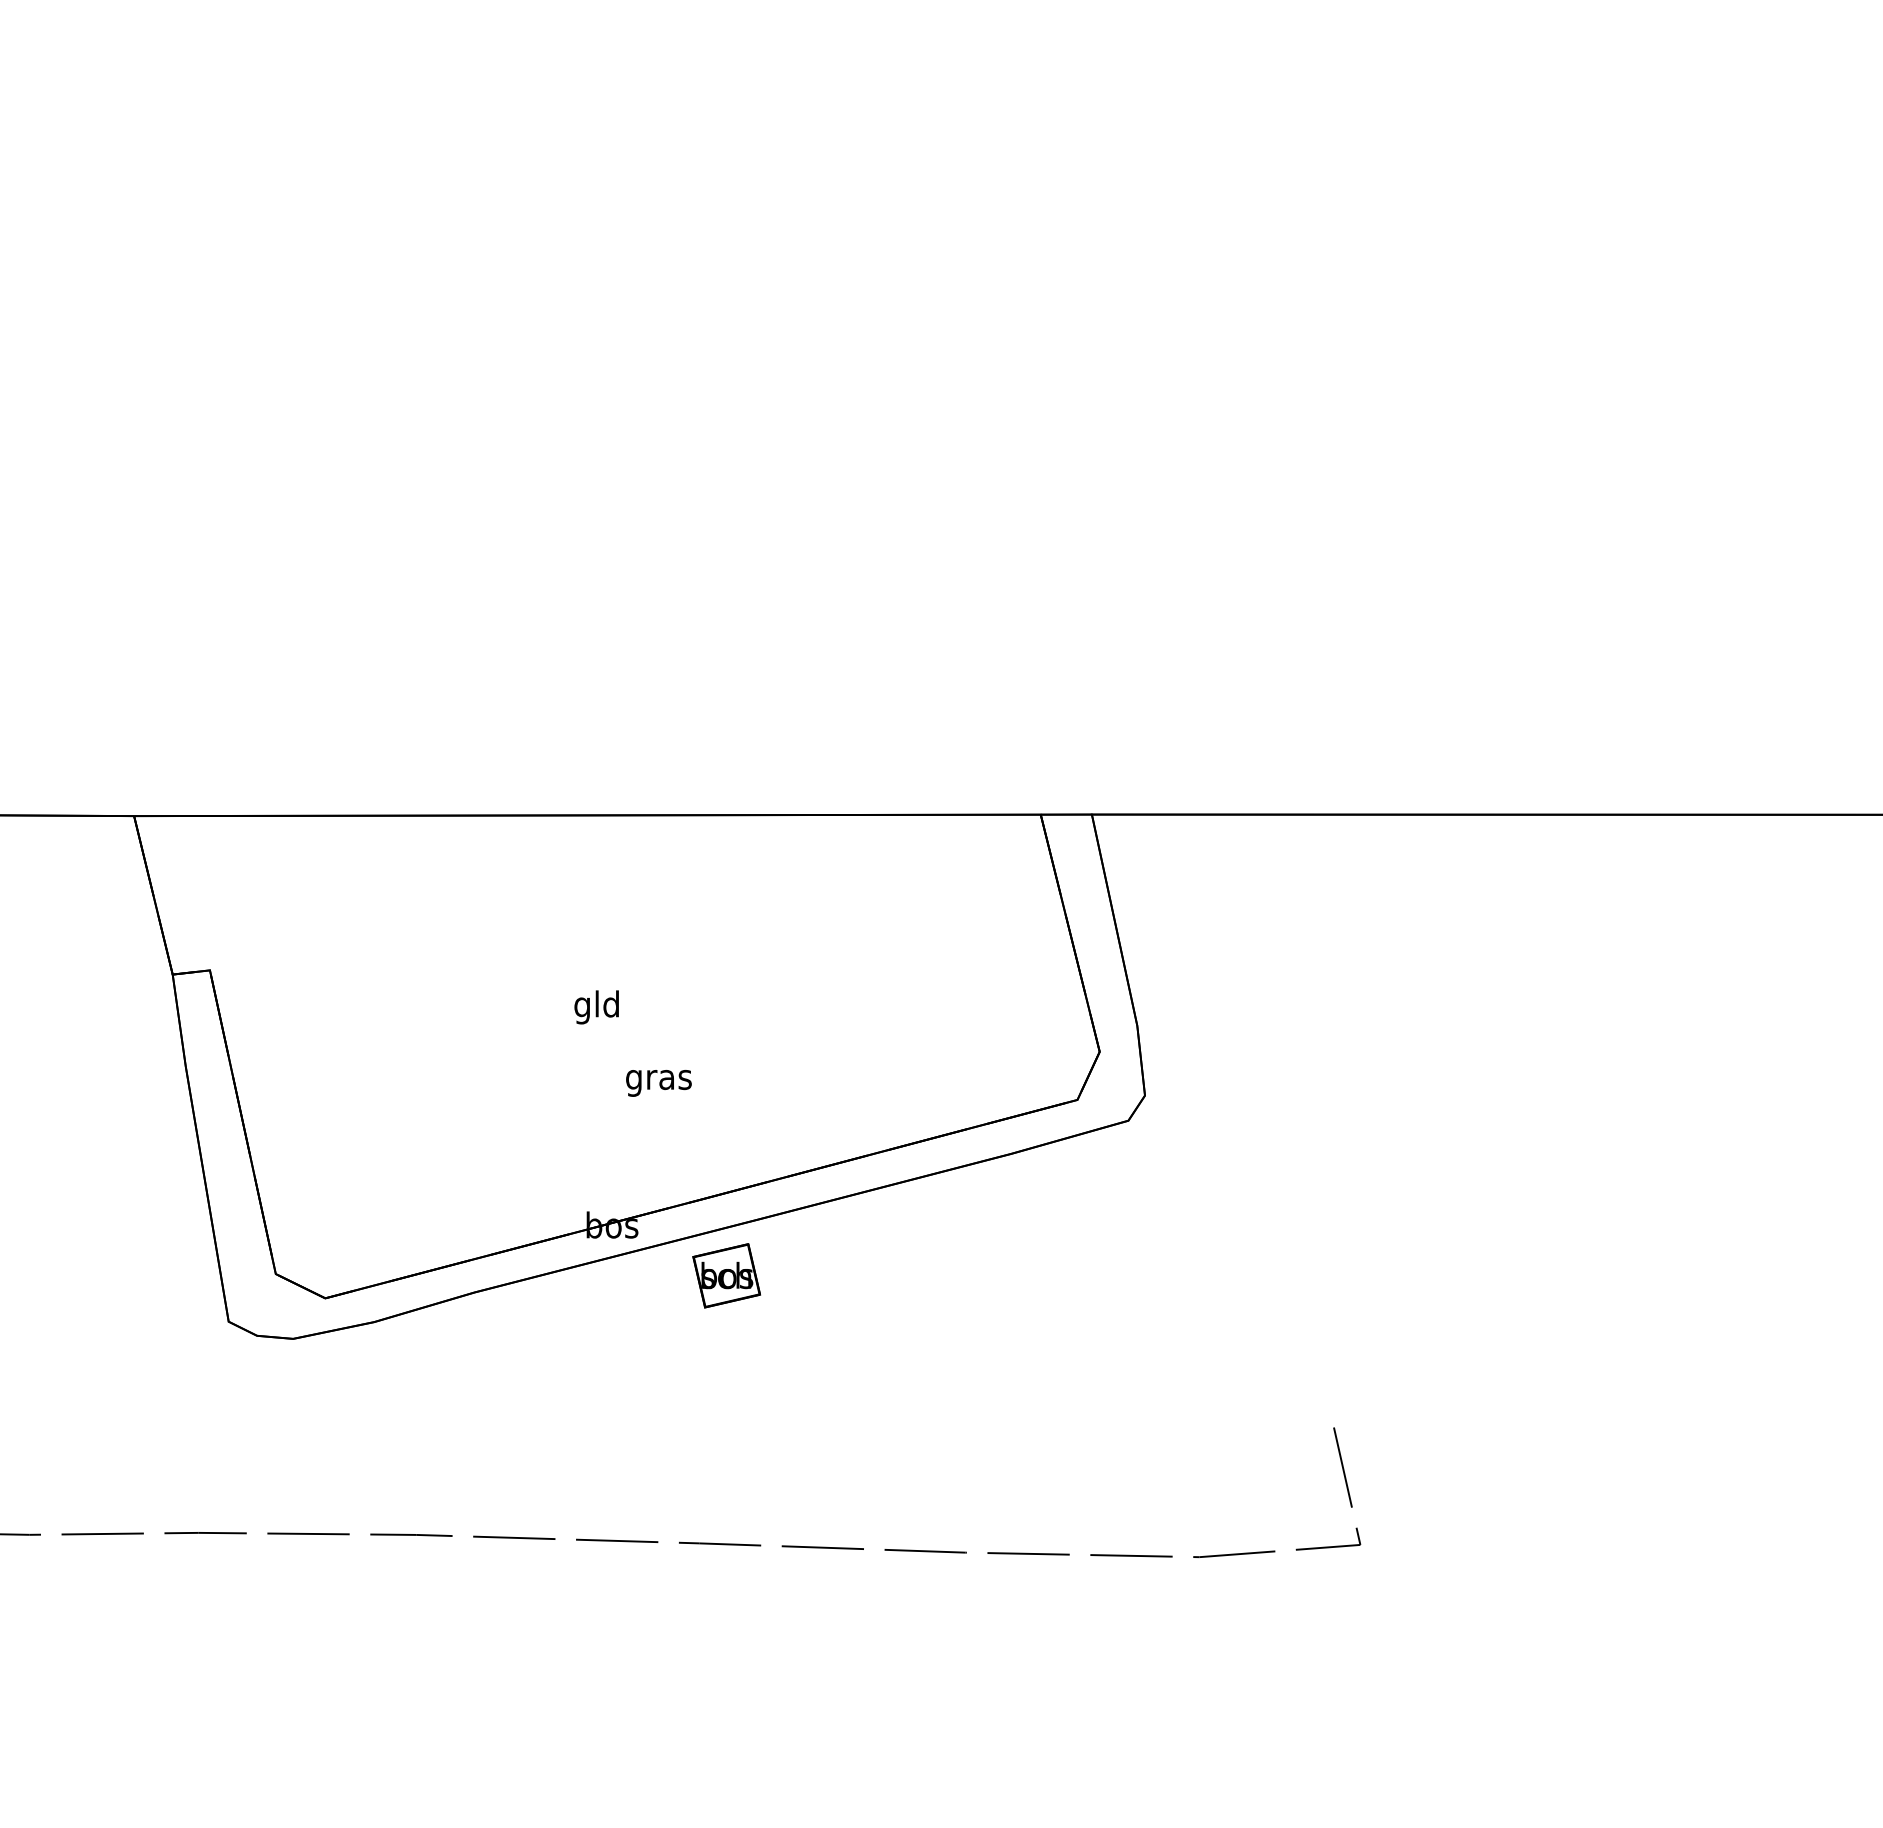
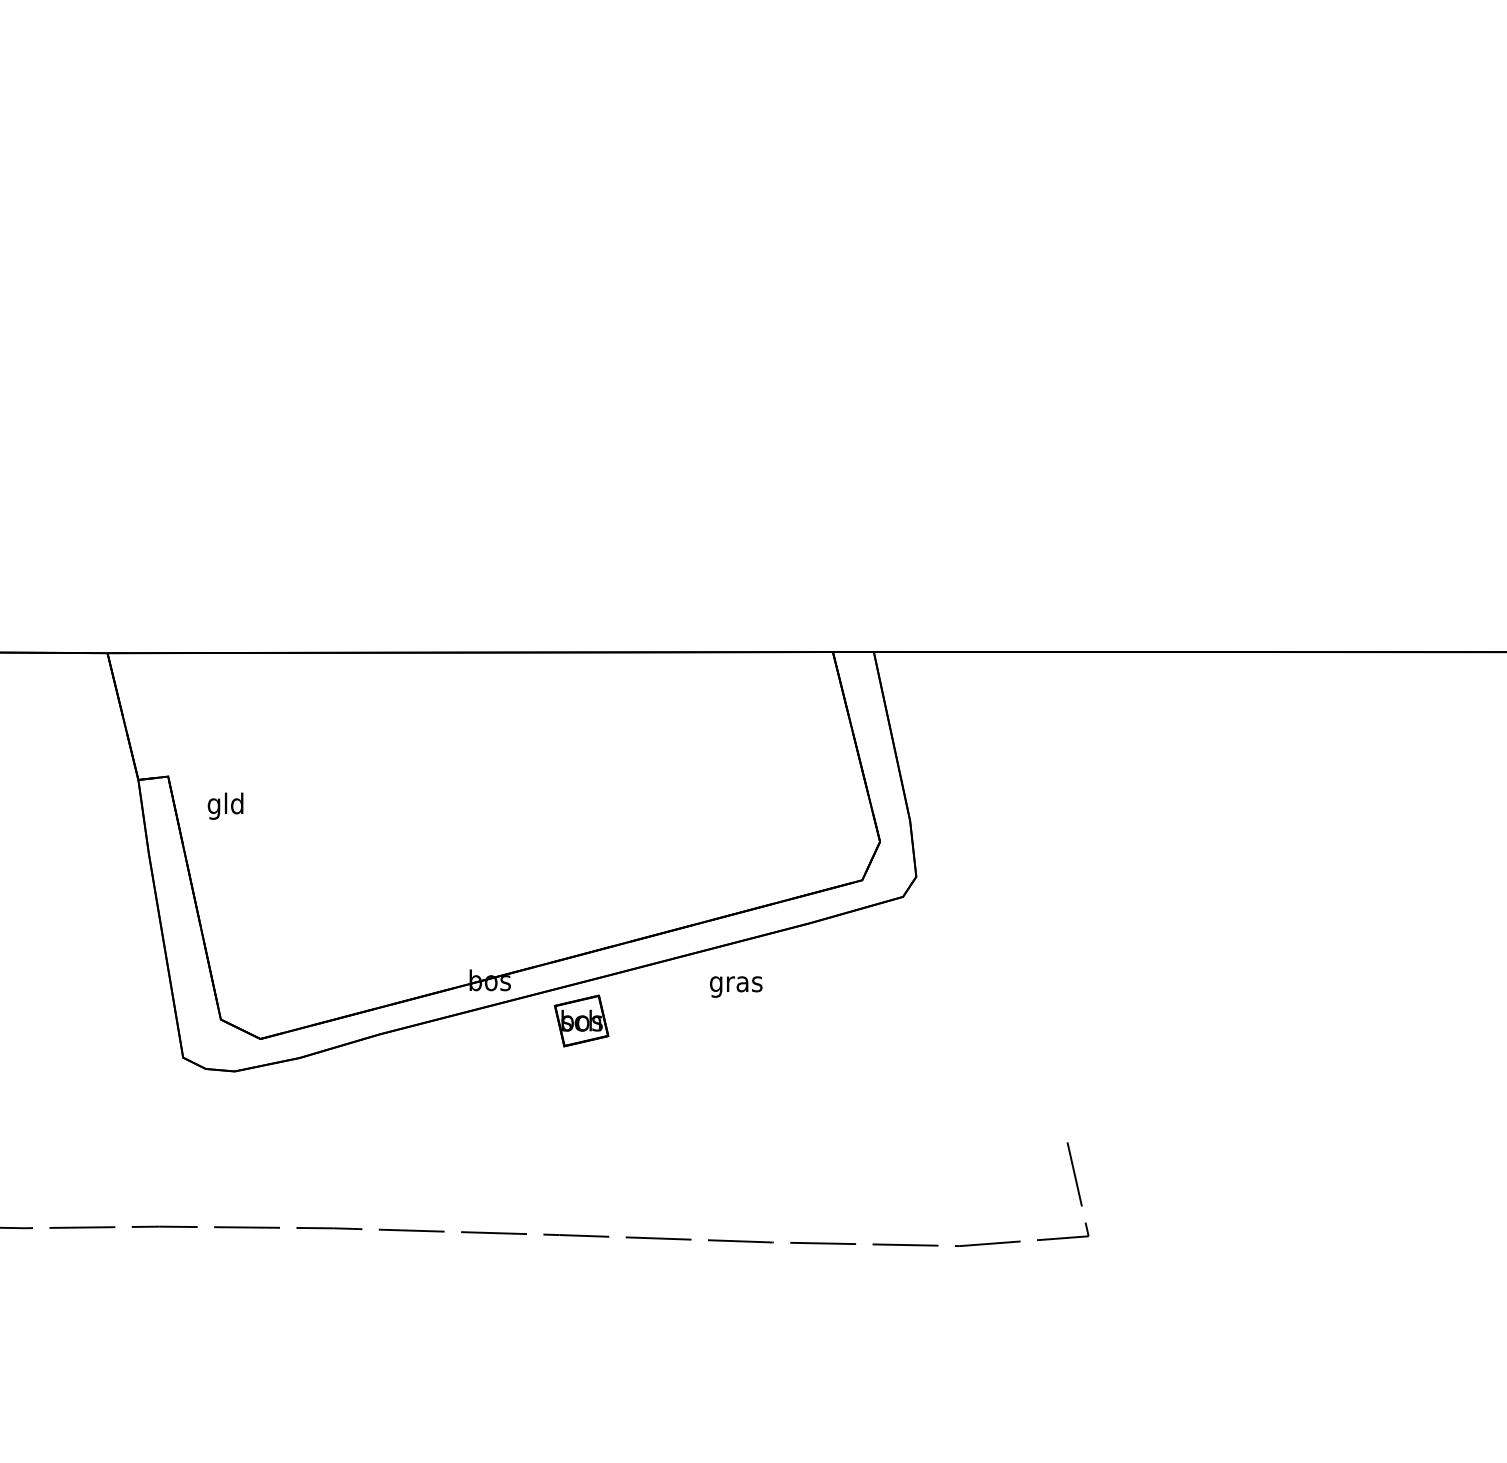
text: (596, 1007) -> (225, 806), moved
text: (658, 1083) -> (735, 987), moved

